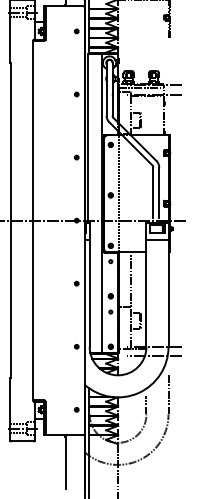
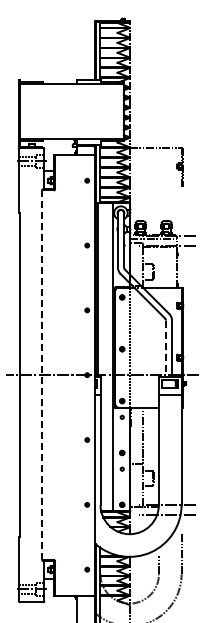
line: (152, 192) -> (165, 346), solid -> dashed
line: (33, 220) -> (42, 375), solid -> dashed

